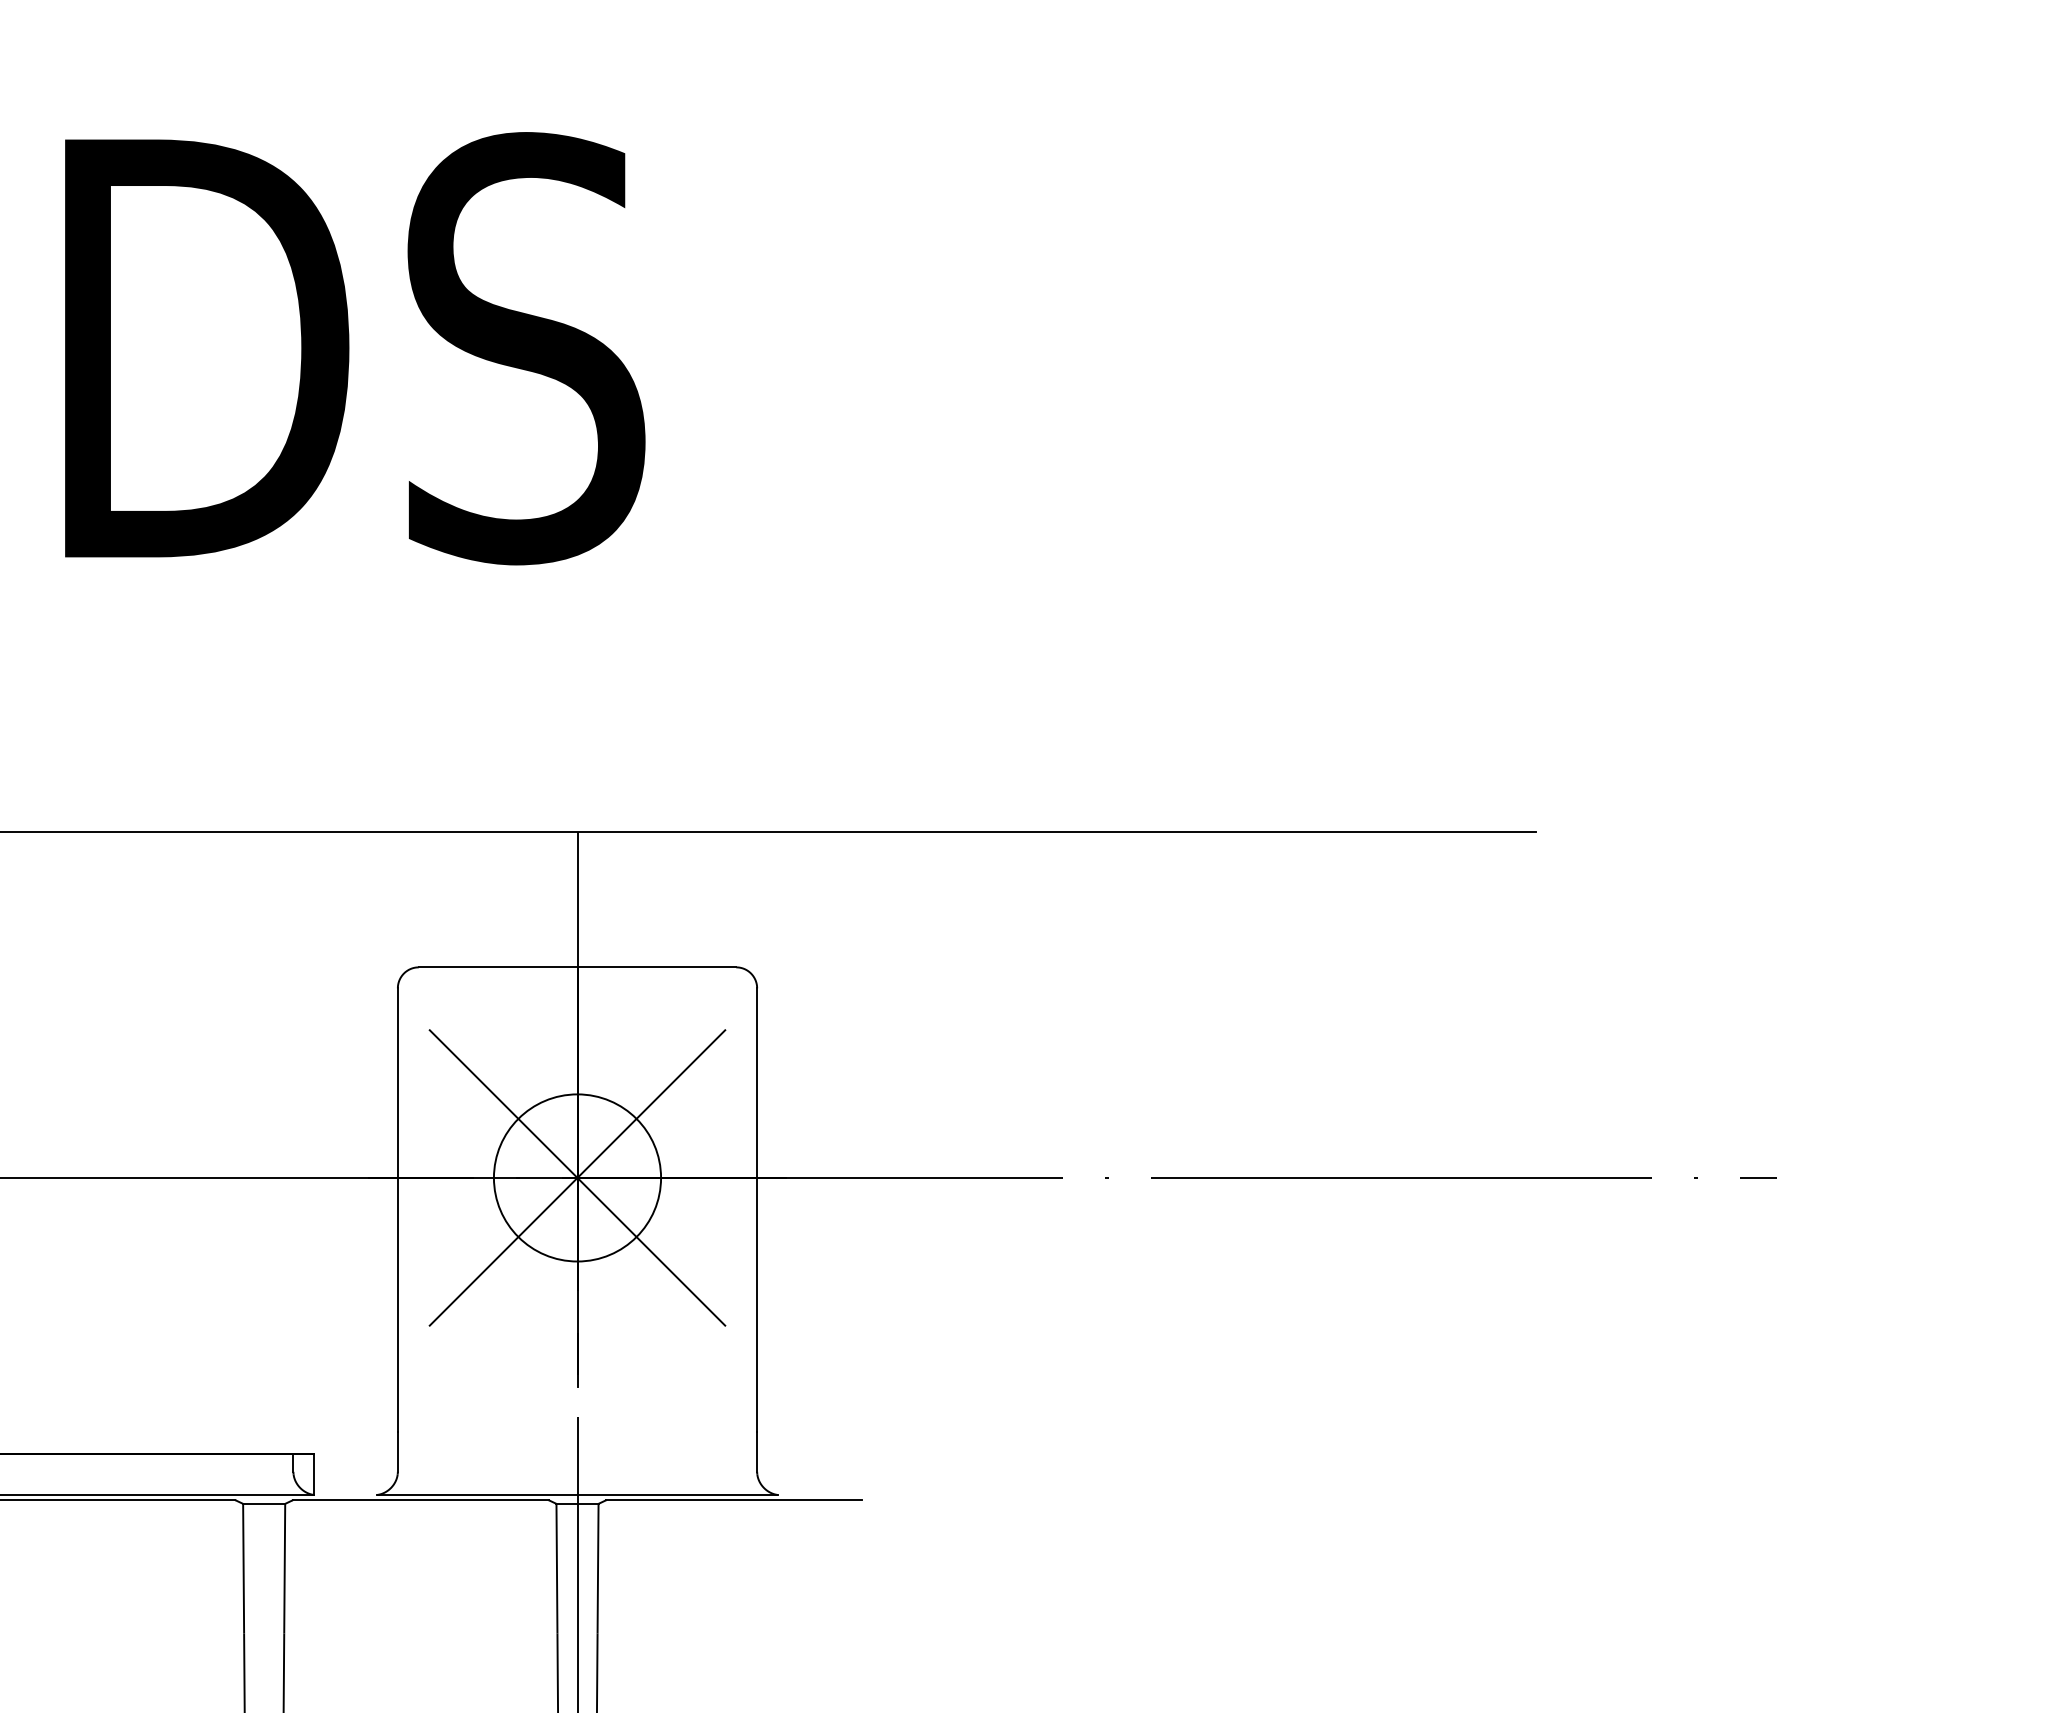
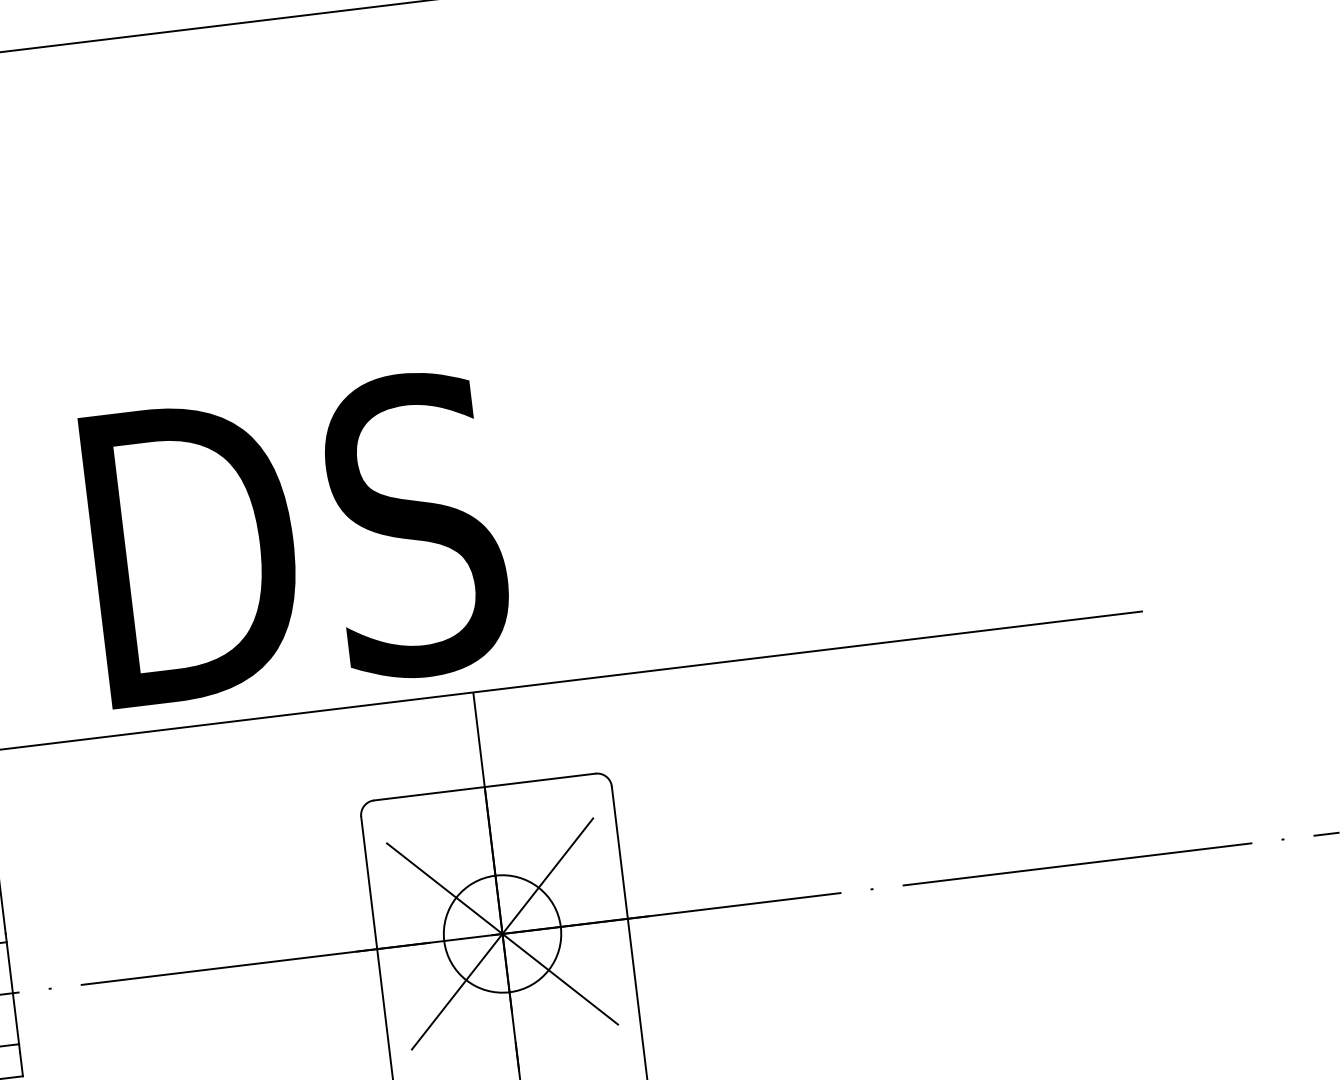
text: (355, 348) -> (297, 539), moved

